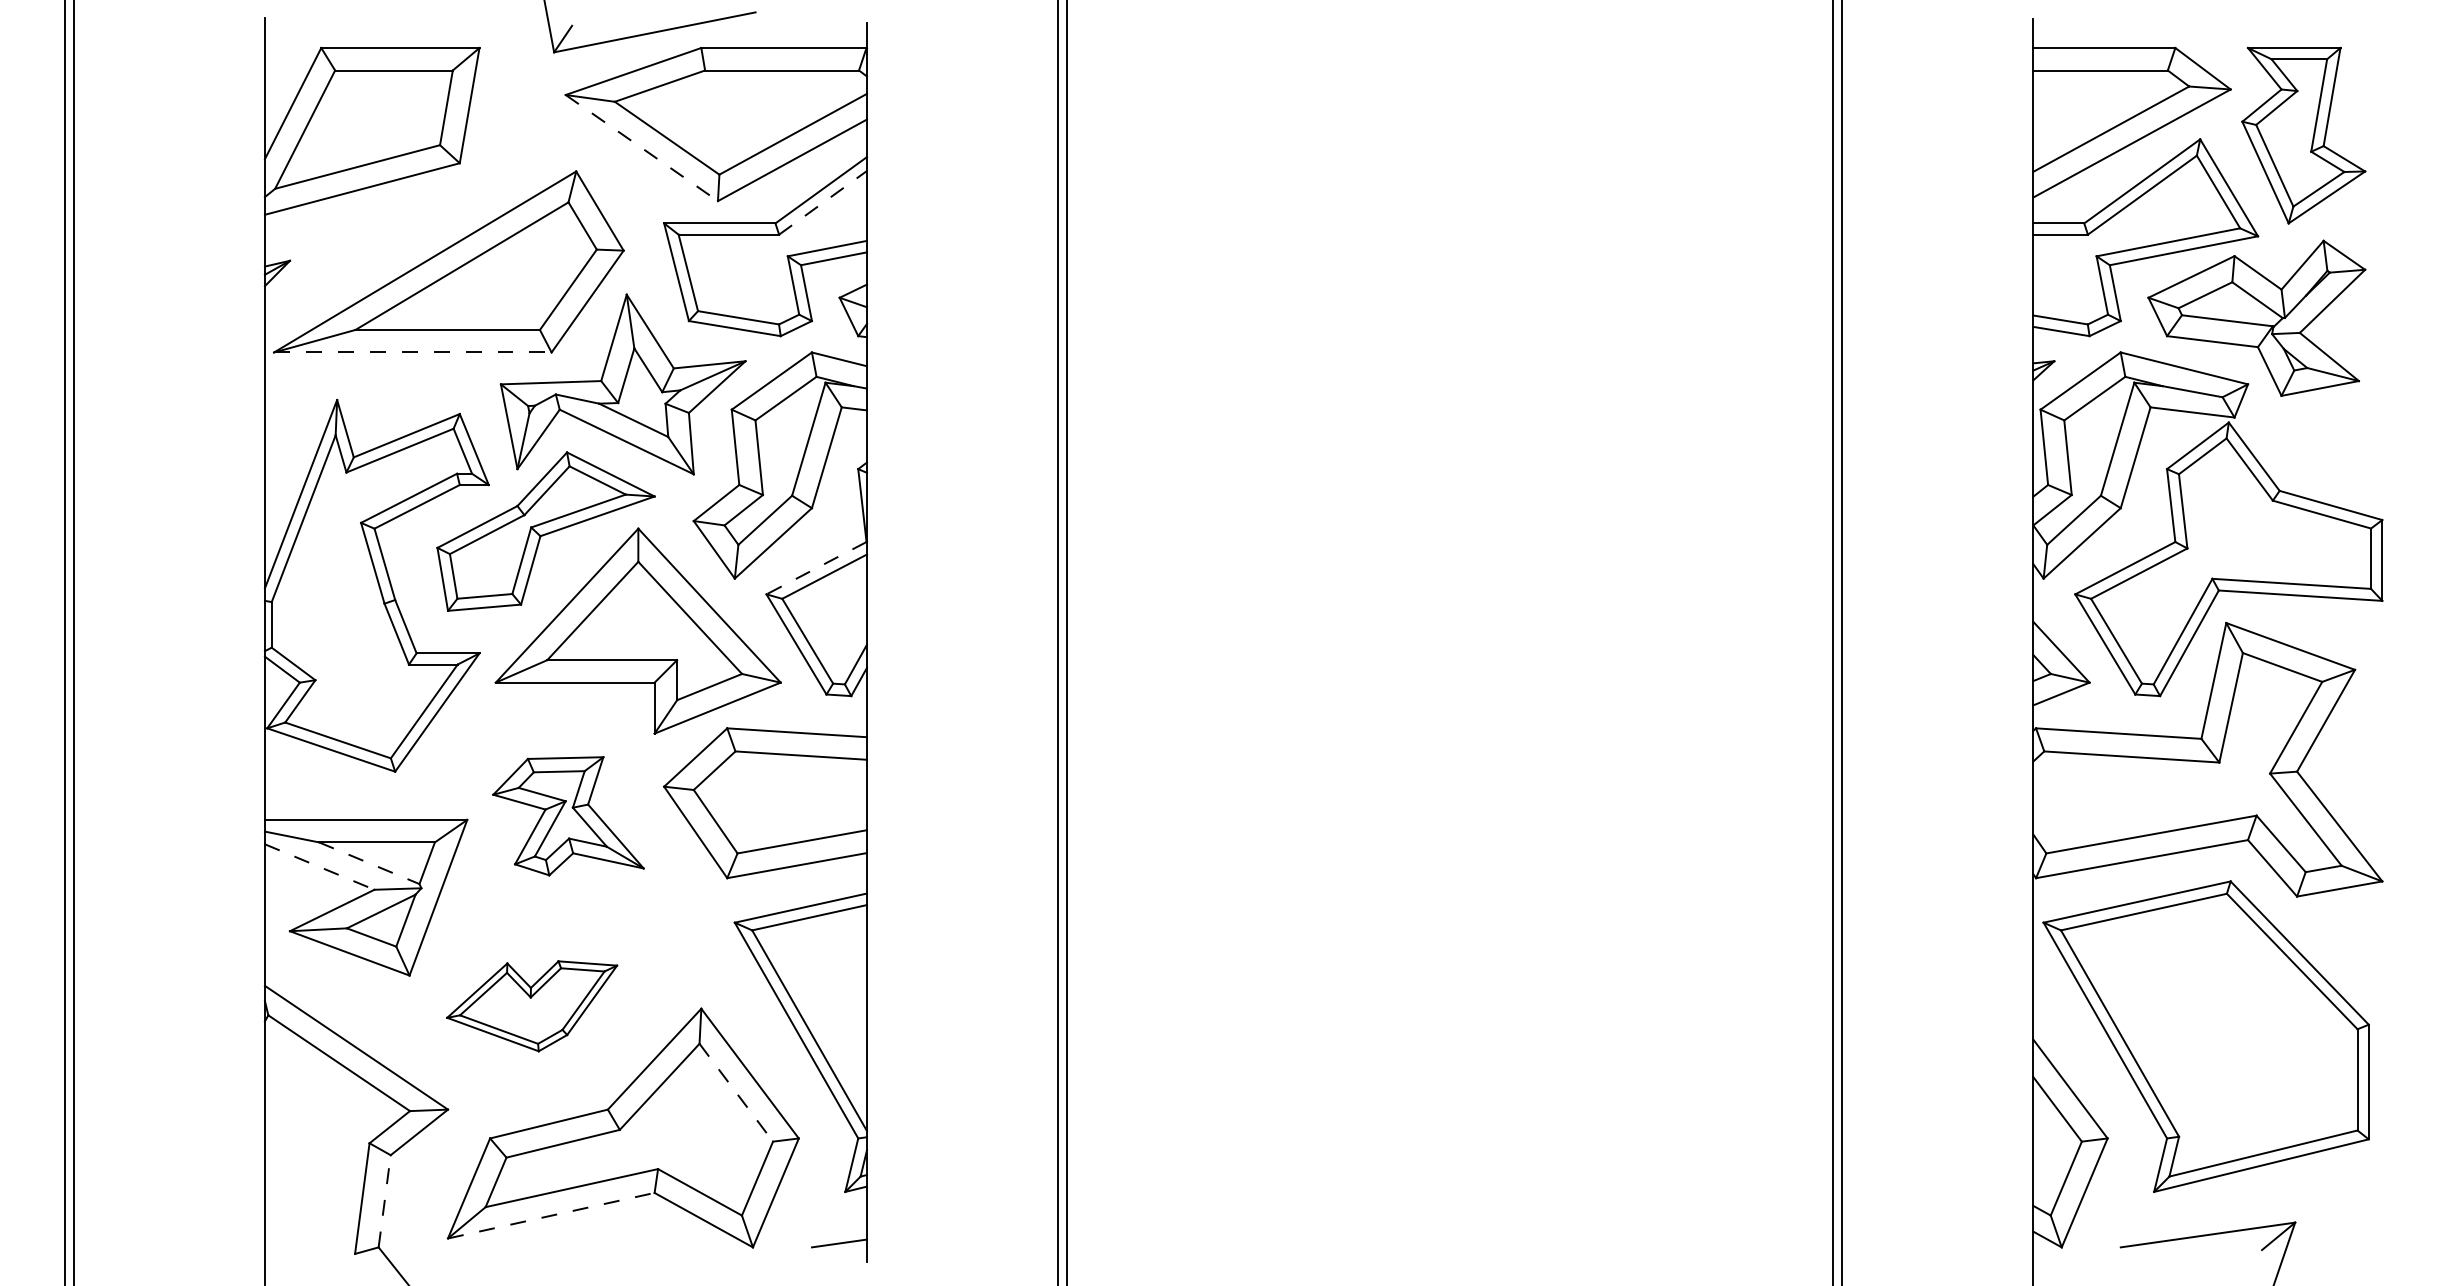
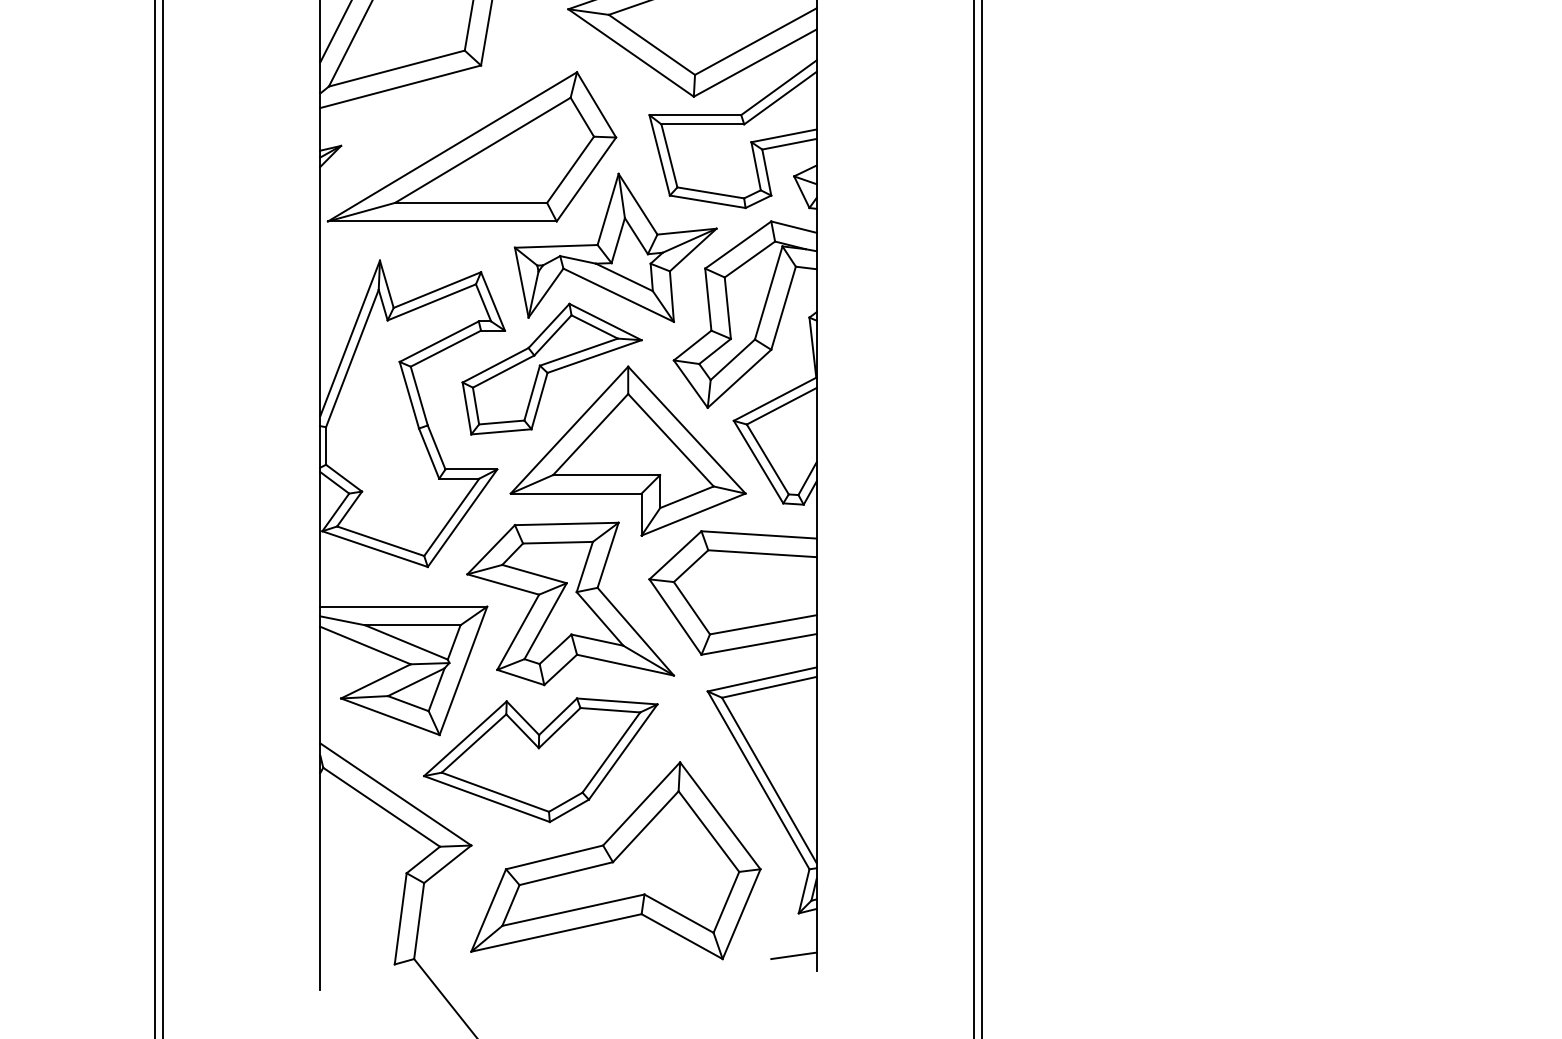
line: (641, 148) -> (630, 53), dashed -> solid
line: (823, 202) -> (780, 97), dashed -> solid
line: (412, 352) -> (442, 221), dashed -> solid
line: (816, 568) -> (775, 399), dashed -> solid
part: (568, 815) -> (570, 603), size x1.67
line: (369, 863) -> (406, 642), dashed -> solid
line: (320, 867) -> (366, 645), dashed -> solid
part: (531, 1006) -> (540, 760), size x1.67
line: (736, 1093) -> (709, 832), dashed -> solid
line: (384, 1200) -> (418, 920), dashed -> solid
line: (551, 1215) -> (556, 932), dashed -> solid

